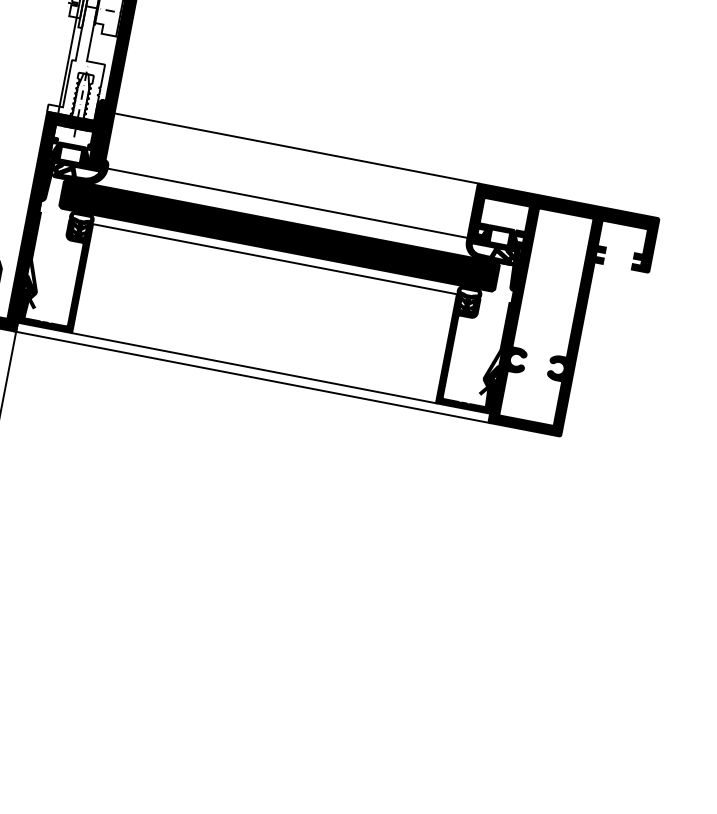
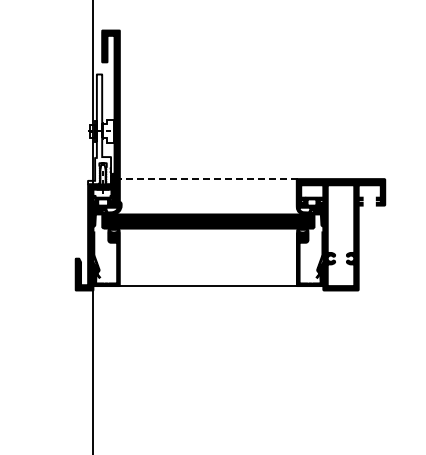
line: (296, 149) -> (208, 179), solid -> dashed
line: (286, 202) -> (208, 205), removed
line: (275, 260) -> (208, 233), removed
line: (252, 377) -> (208, 290), removed

